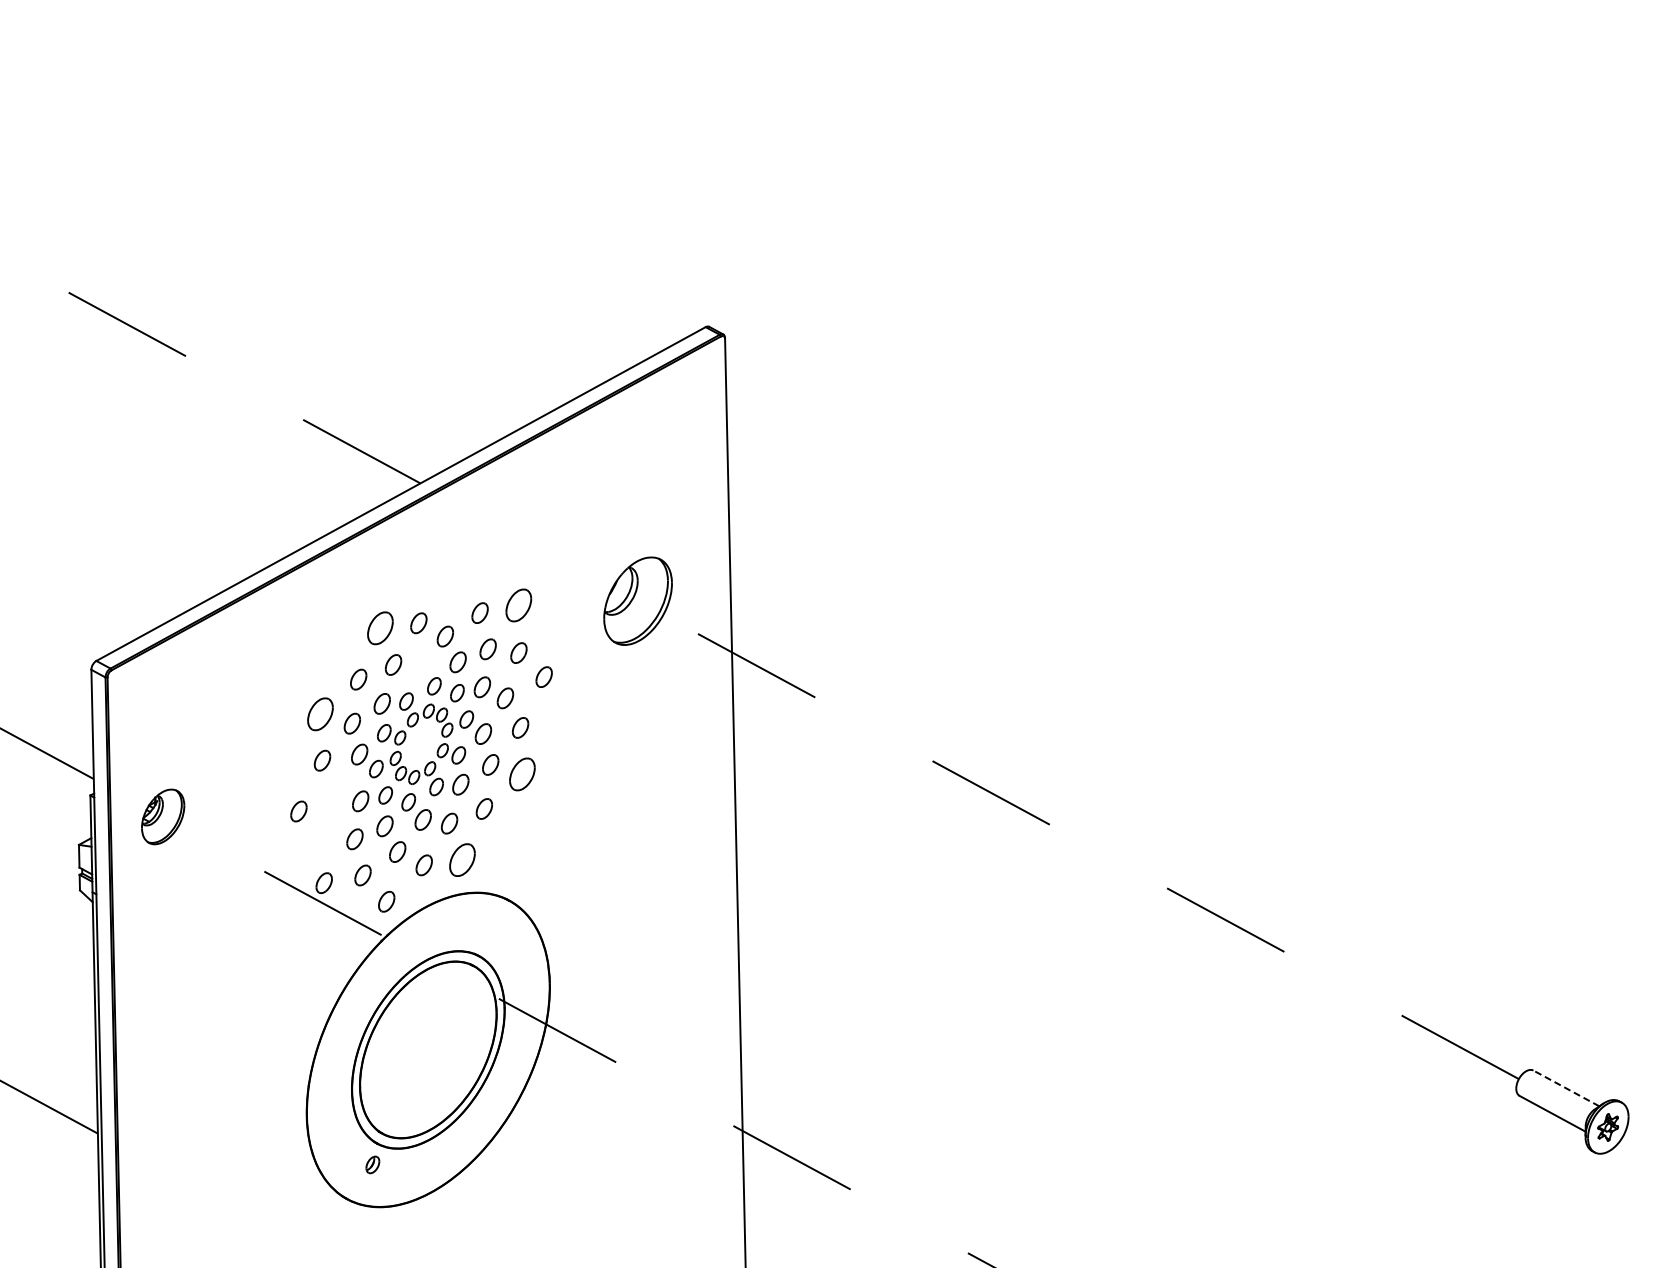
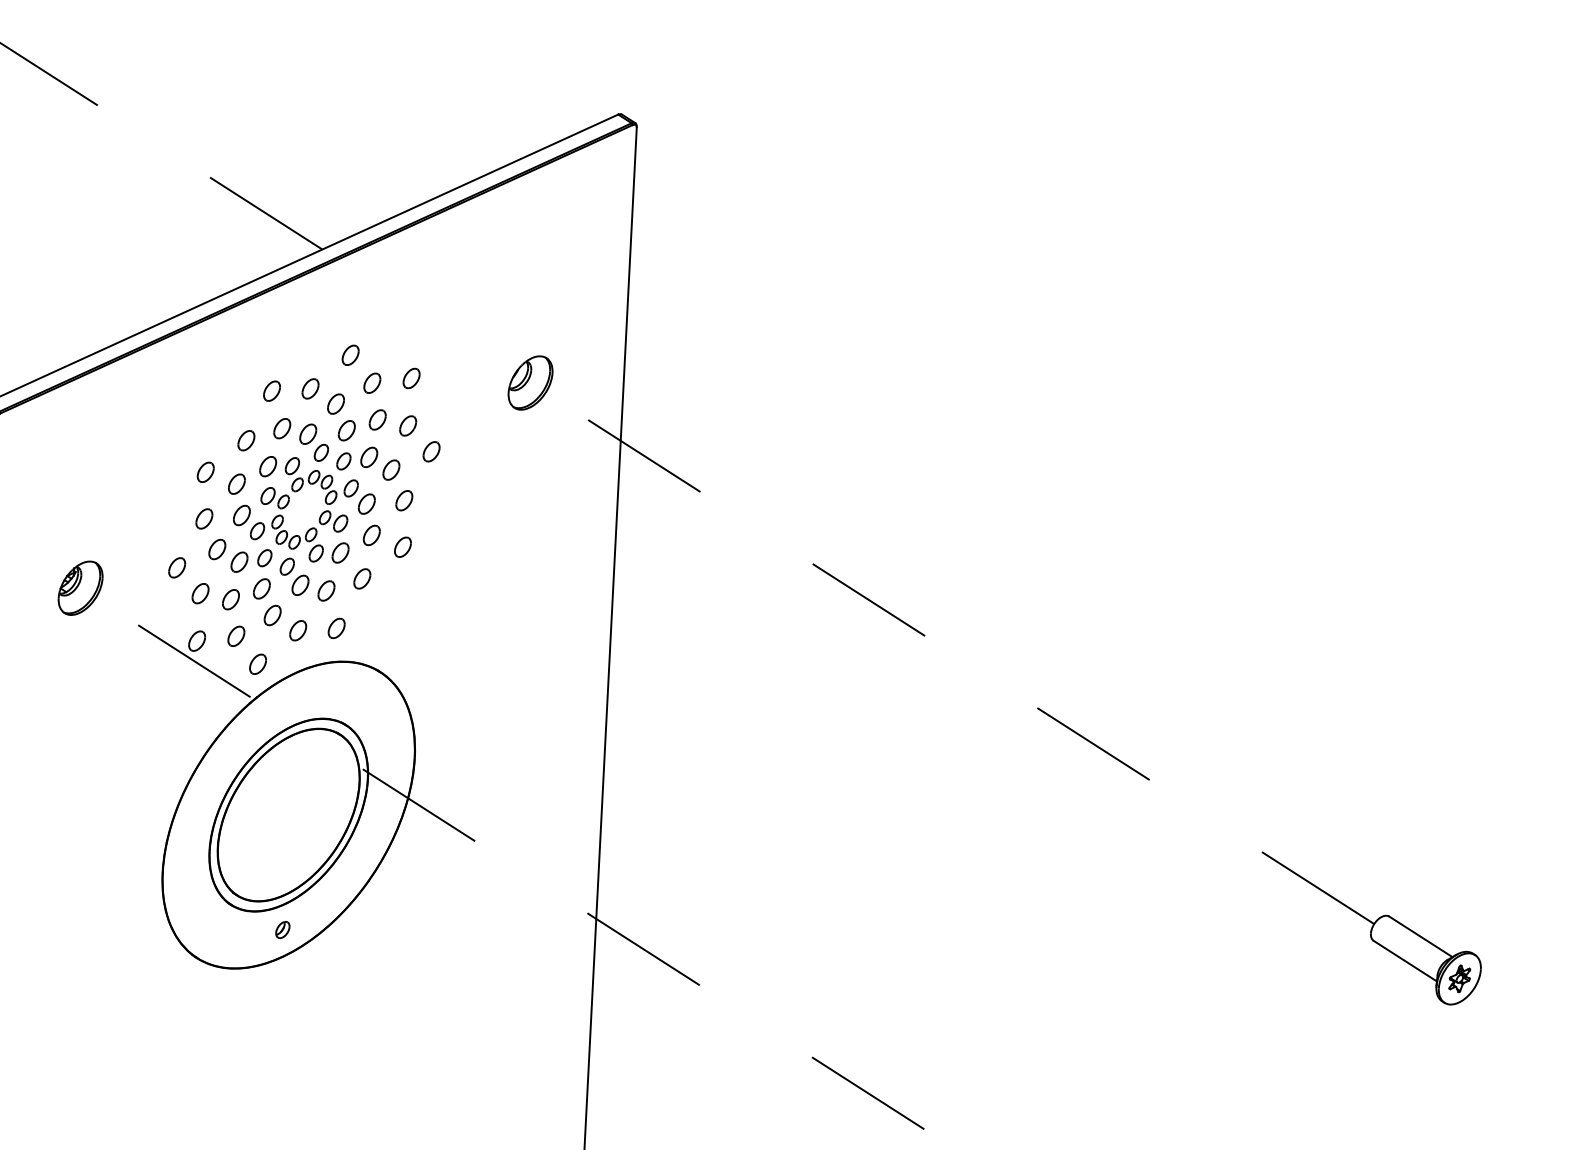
part: (456, 586) -> (350, 354), added
part: (637, 601) -> (530, 383), size x0.62
part: (518, 605) -> (411, 378), size x0.62
part: (380, 628) -> (271, 391), size x0.62
part: (419, 668) -> (307, 434), added
part: (320, 713) -> (205, 471), size x0.62
part: (522, 774) -> (402, 547), size x0.62
part: (337, 790) -> (217, 549), added
part: (163, 816) -> (81, 587), moved
part: (323, 835) -> (199, 593), added
part: (462, 860) -> (336, 628), size x0.62
line: (1566, 1088) -> (1421, 936), dashed -> solid
part: (372, 1164) -> (282, 929), moved

